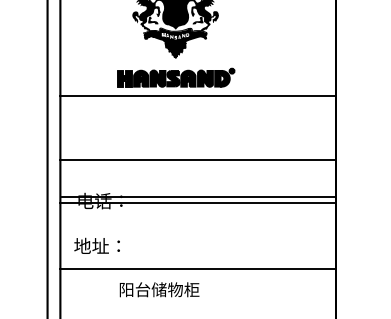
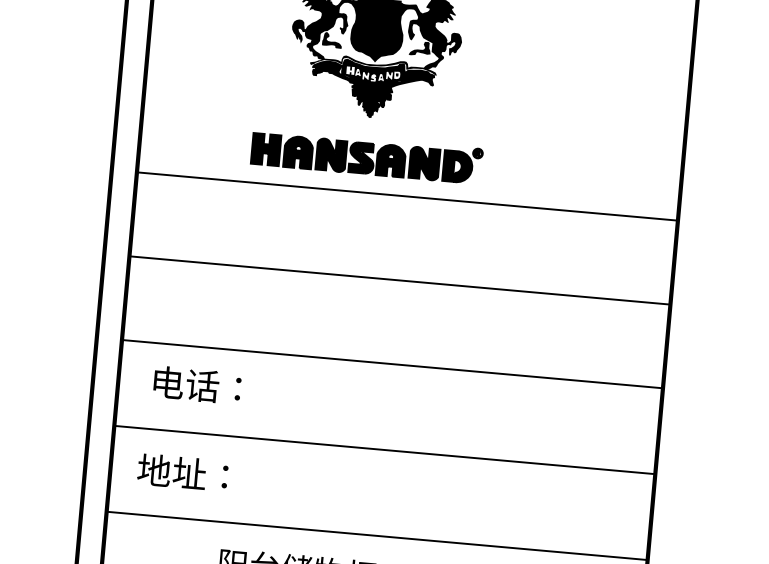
line: (198, 159) -> (400, 279), moved
line: (198, 196) -> (392, 364), moved
line: (198, 203) -> (385, 450), moved

